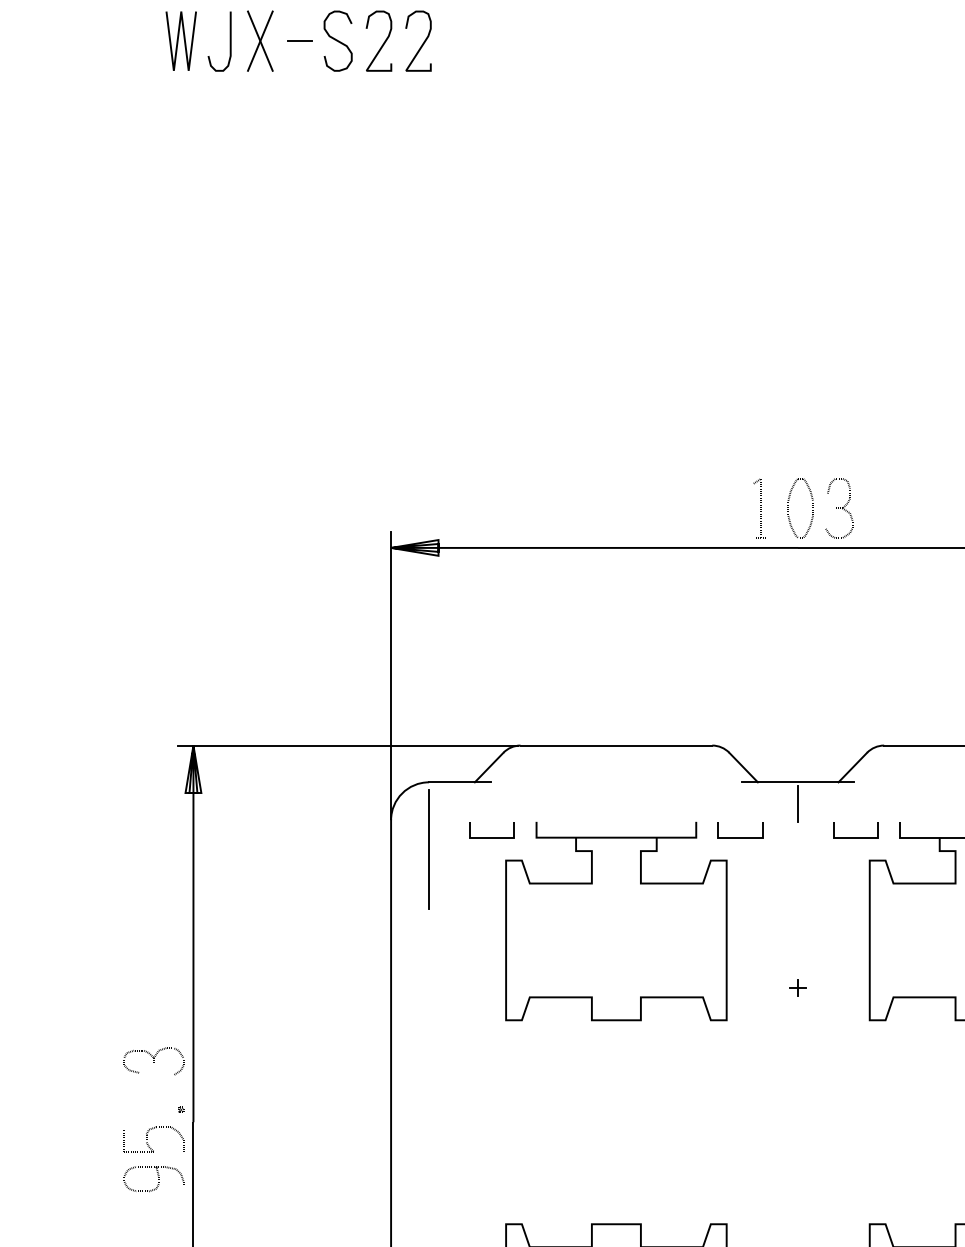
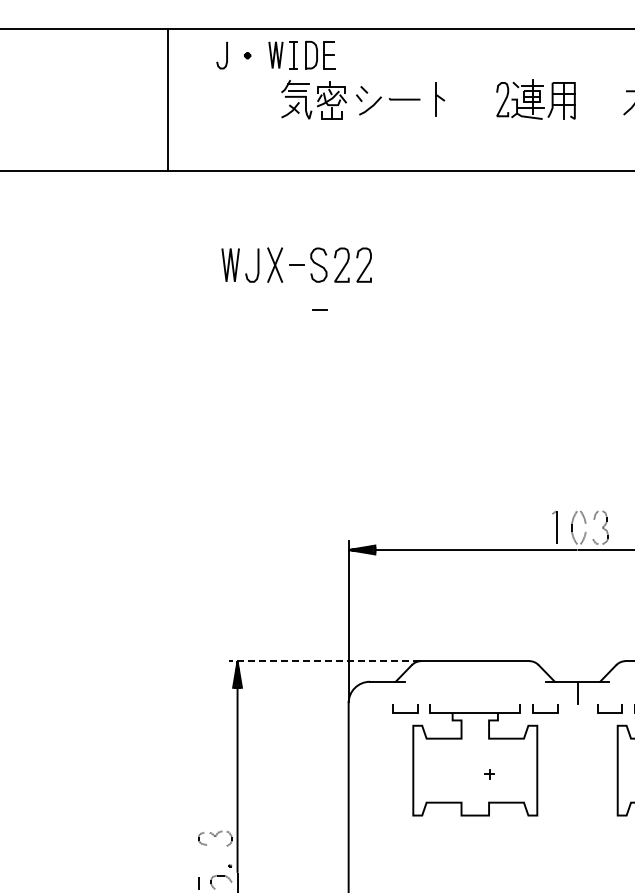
line: (339, 120) -> (319, 309), added
line: (348, 746) -> (324, 661), solid -> dashed
line: (428, 849) -> (369, 719), removed
part: (798, 988) -> (489, 774), moved

